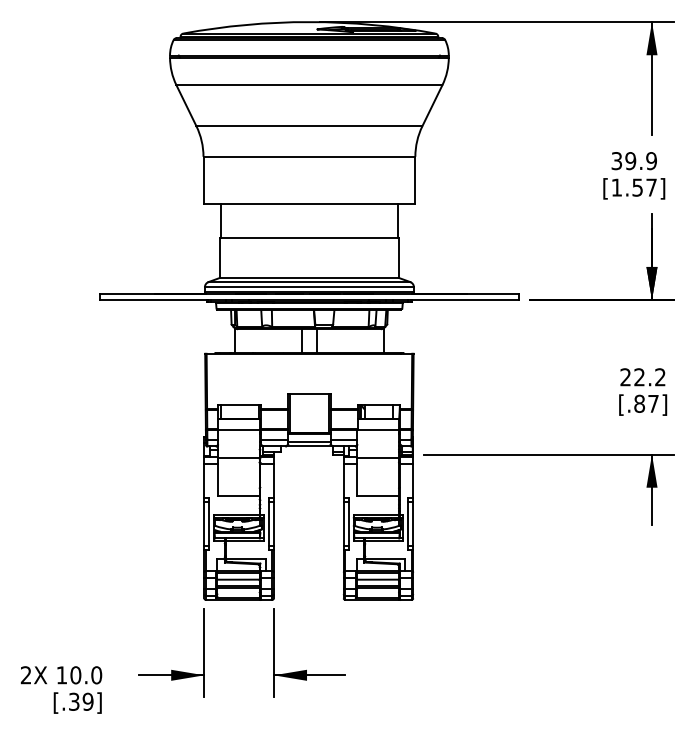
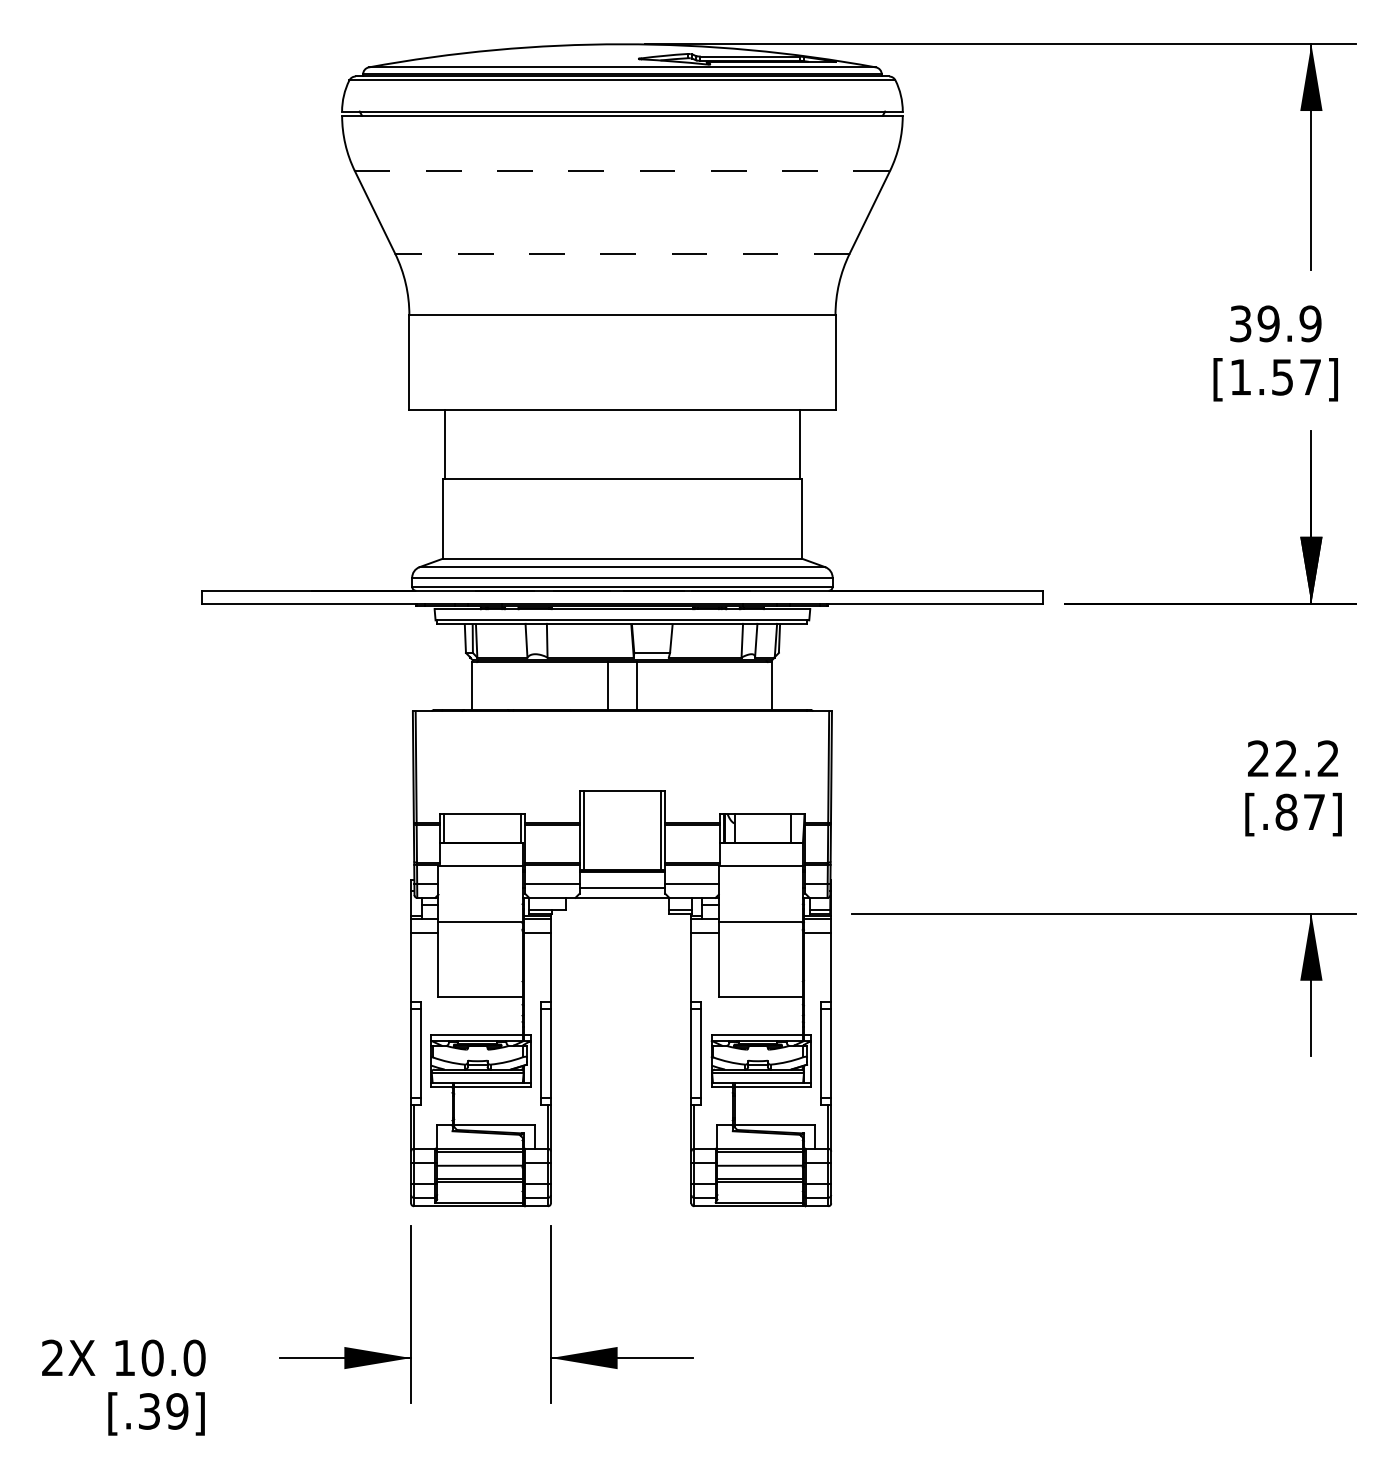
line: (309, 85) -> (622, 171), solid -> dashed
line: (309, 126) -> (622, 254), solid -> dashed

